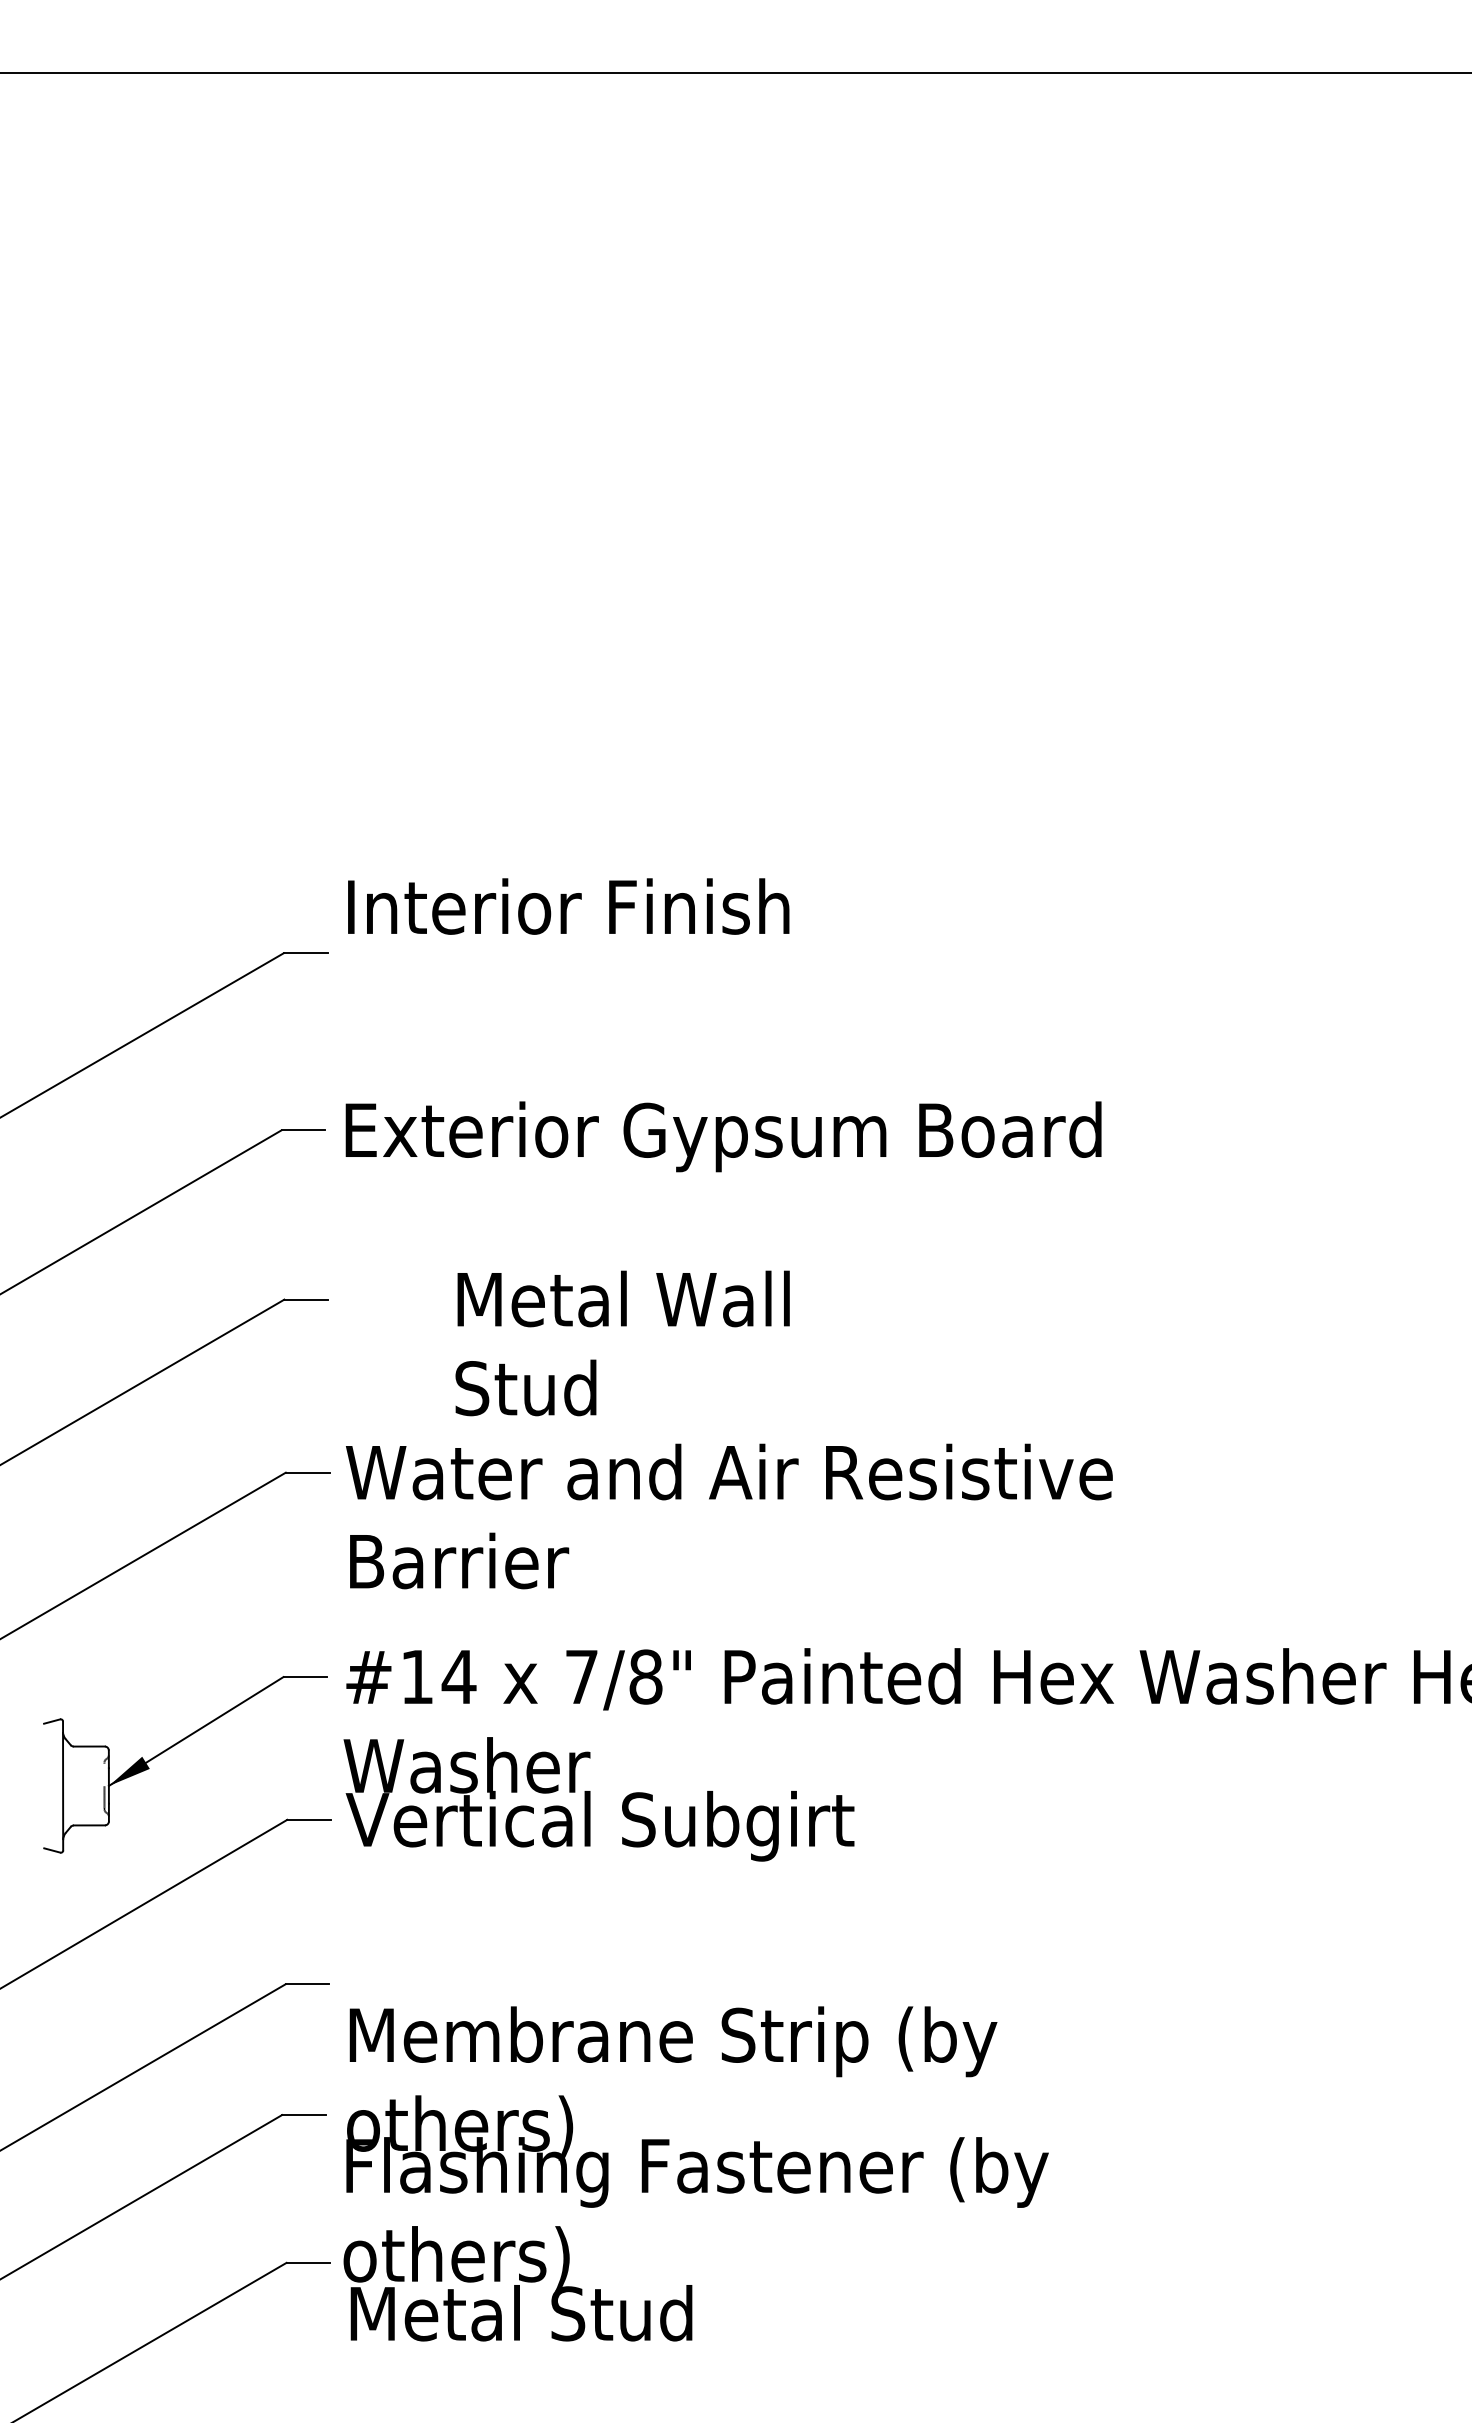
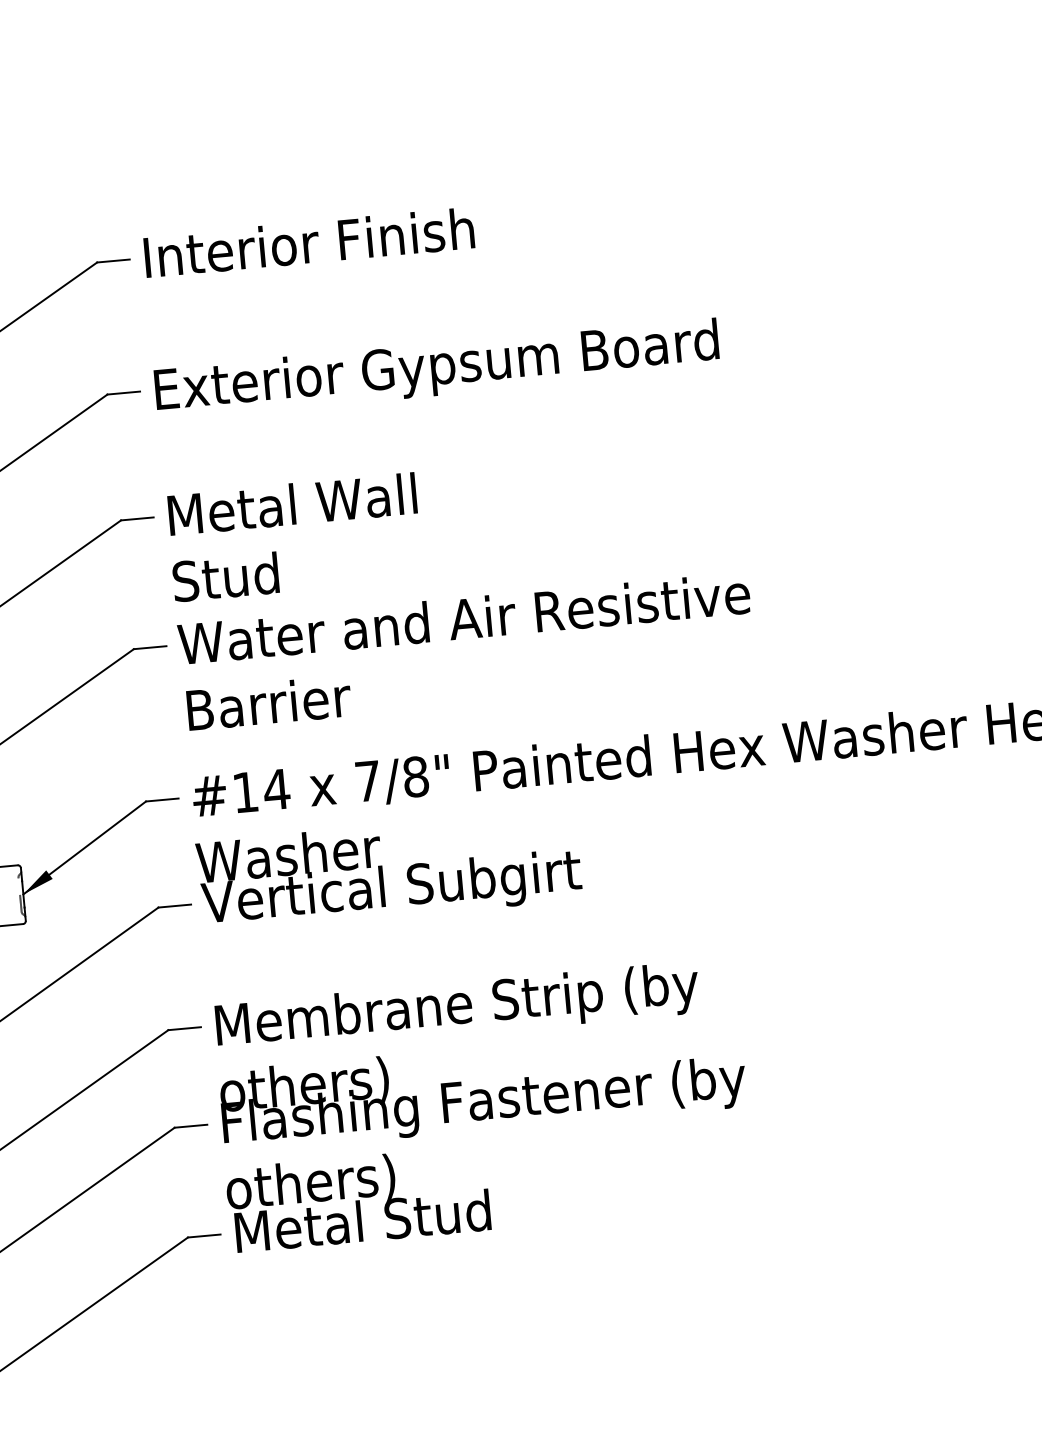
text: (568, 906) -> (309, 242), moved
text: (622, 1343) -> (294, 537), moved
text: (695, 2173) -> (482, 1105), moved

